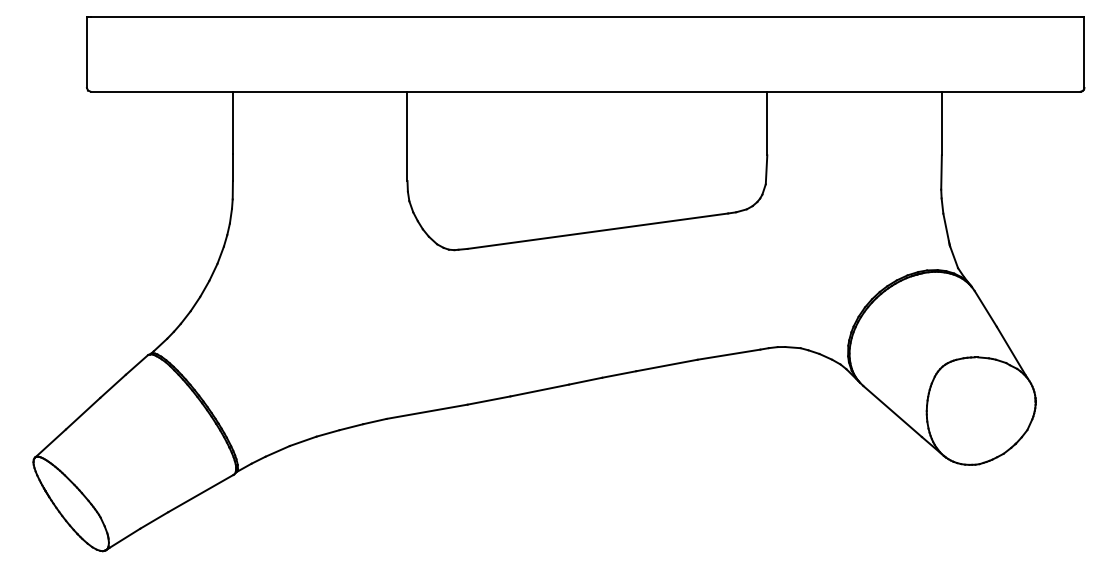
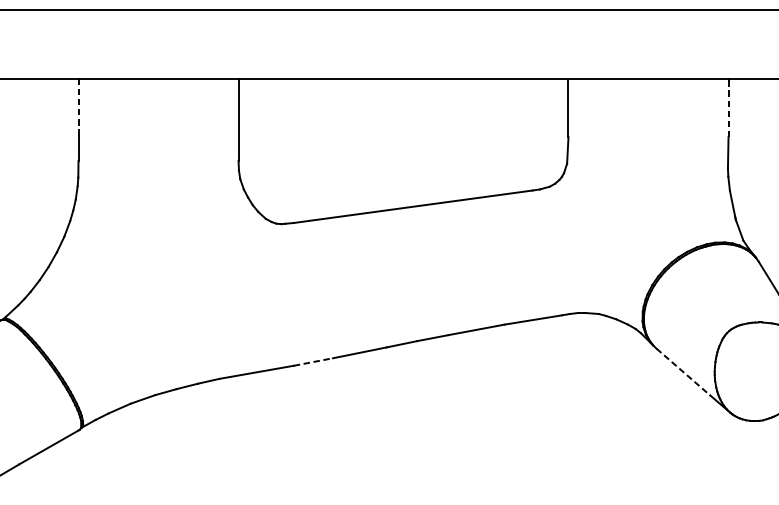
line: (232, 123) -> (78, 108), solid -> dashed
line: (941, 123) -> (728, 108), solid -> dashed
line: (489, 400) -> (313, 361), solid -> dashed
line: (892, 411) -> (683, 372), solid -> dashed

